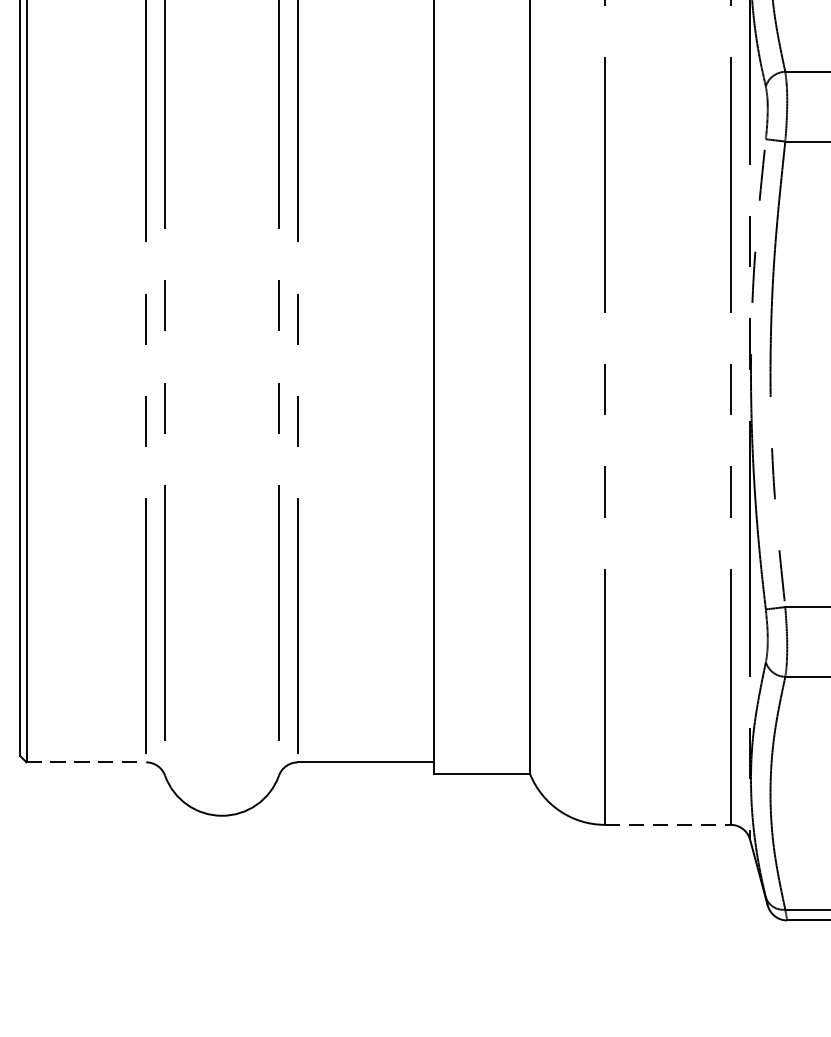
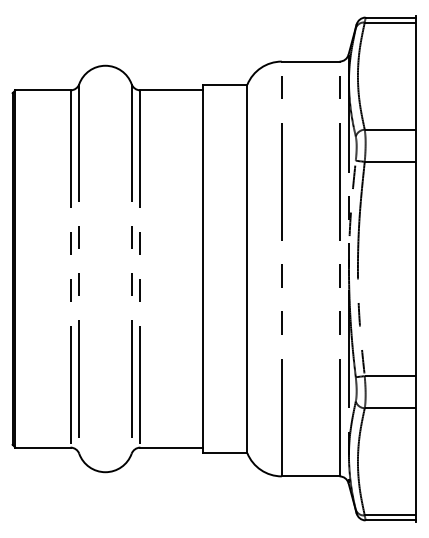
line: (85, 762) -> (42, 447), dashed -> solid
line: (667, 825) -> (310, 476), dashed -> solid

